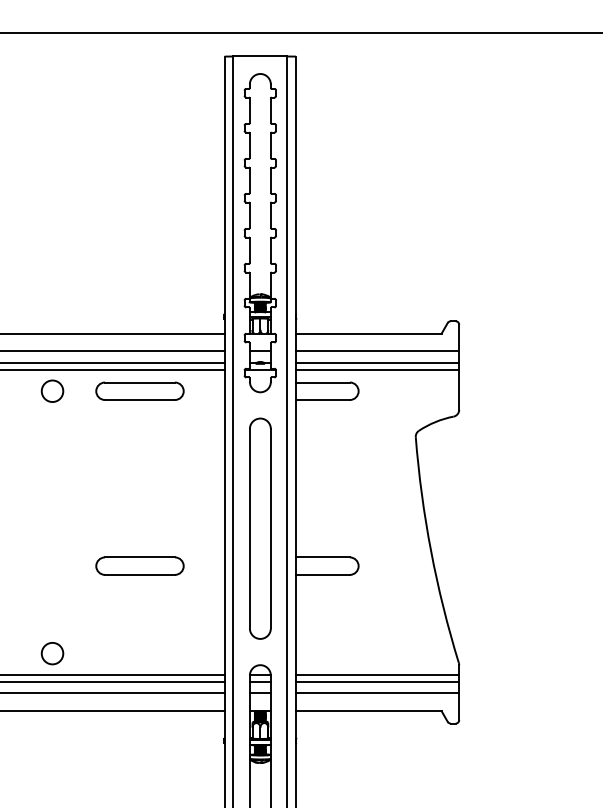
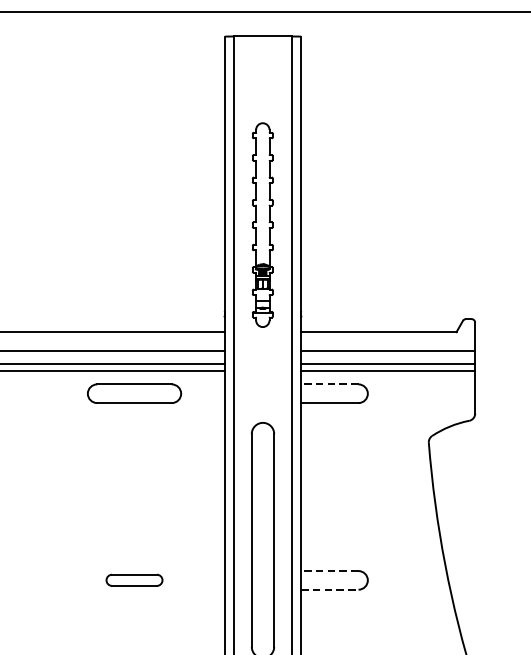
part: (259, 233) -> (262, 225), size x0.6
line: (322, 382) -> (329, 384), solid -> dashed
circle: (52, 390) -> (41, 392), removed
line: (322, 557) -> (329, 571), solid -> dashed
part: (139, 565) -> (133, 579), size x0.6
line: (322, 574) -> (329, 589), solid -> dashed

